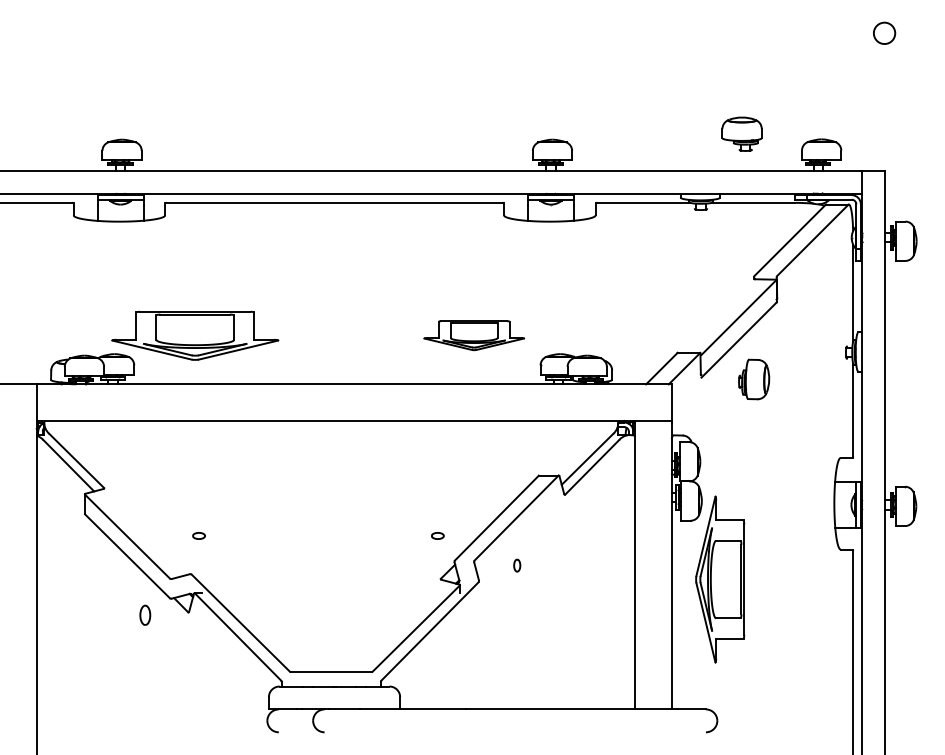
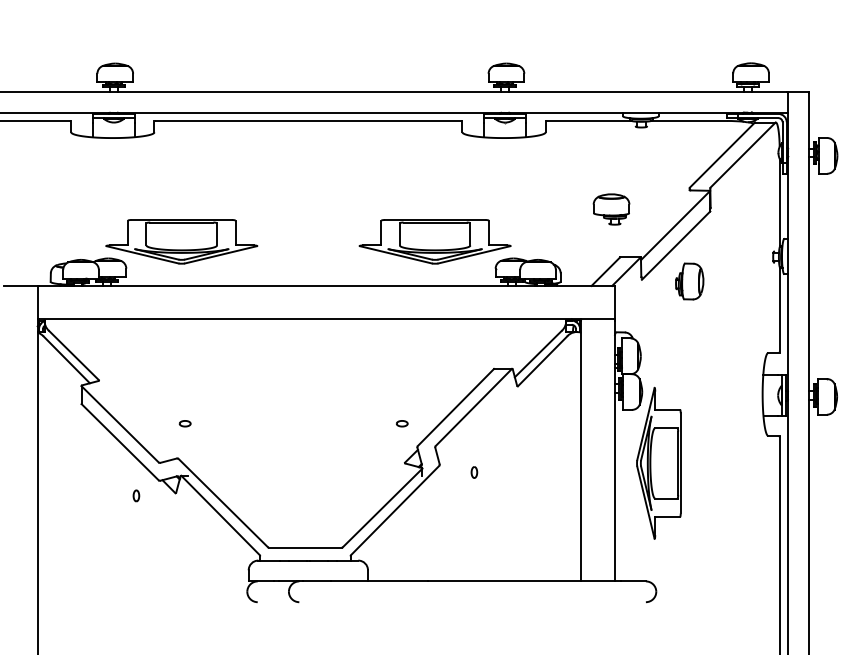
part: (741, 133) -> (610, 208), moved
part: (474, 335) -> (435, 241), size x1.67
part: (517, 565) -> (474, 472), moved
part: (145, 615) -> (136, 496), size x0.62

